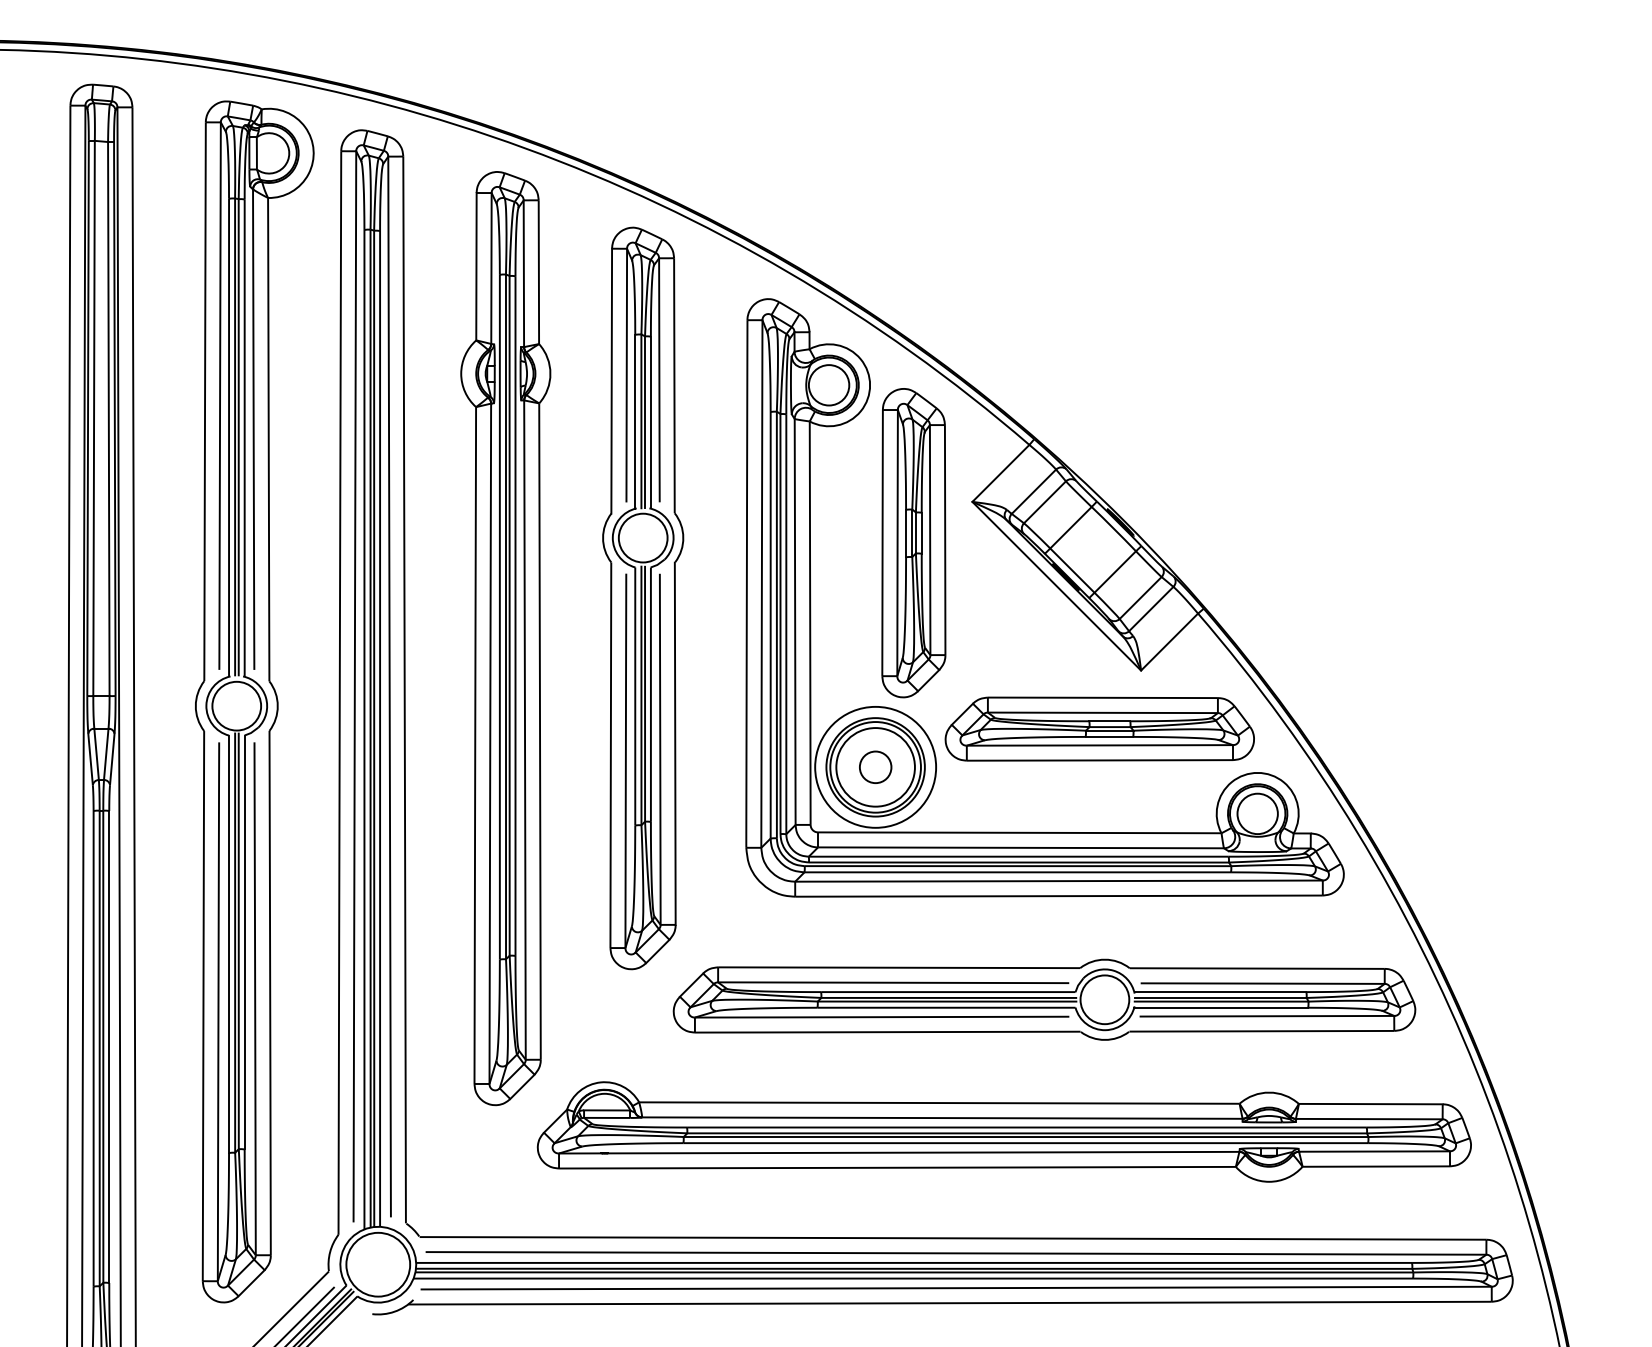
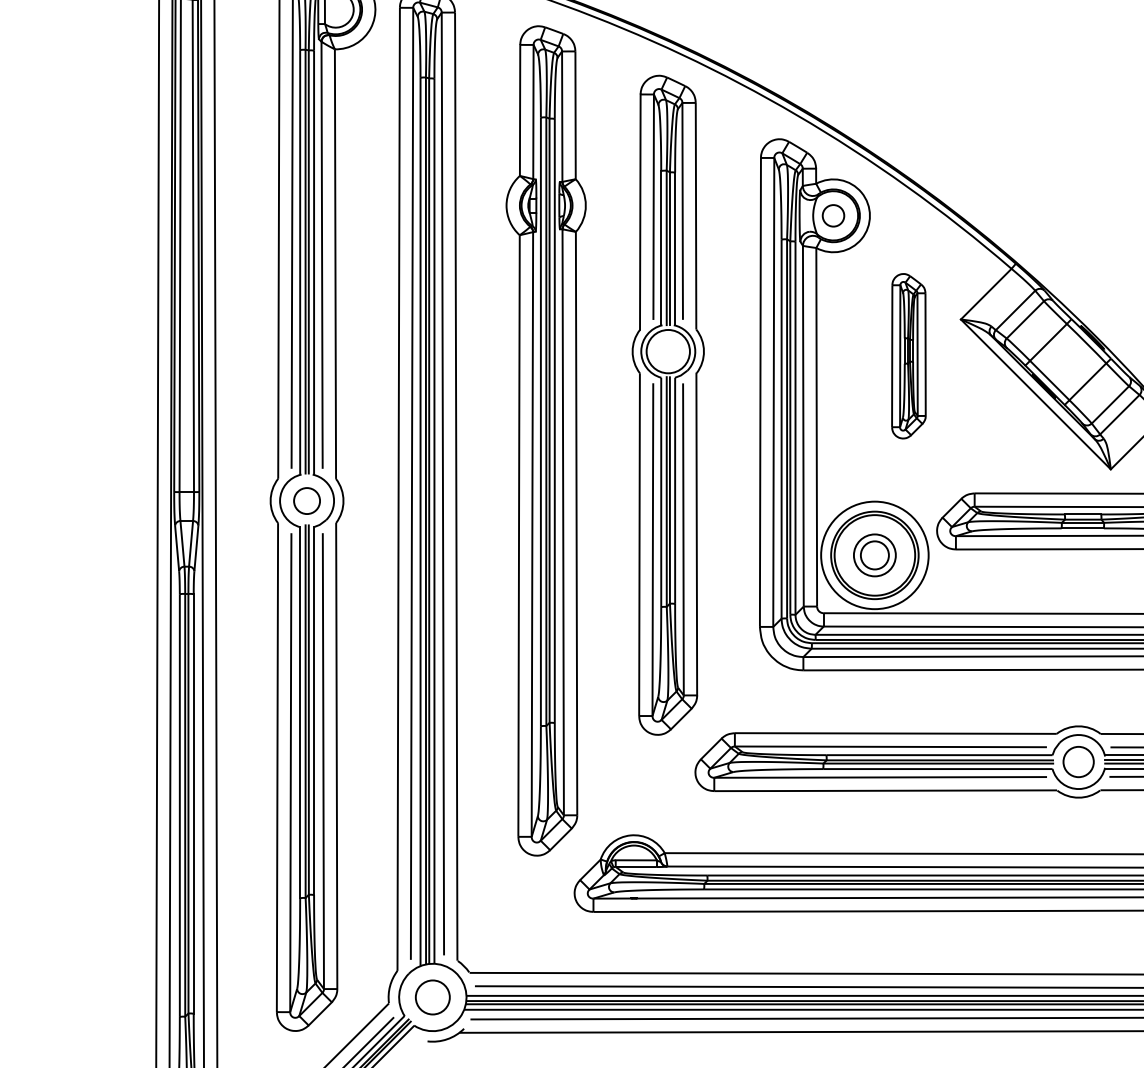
circle: (828, 385) -> (832, 216), size x0.6
part: (913, 543) -> (908, 356), size x0.6
circle: (236, 705) -> (306, 500), size x0.6
circle: (875, 767) -> (874, 555), size x0.6
circle: (1104, 999) -> (1078, 761), size x0.7
circle: (378, 1264) -> (433, 997), size x0.6

